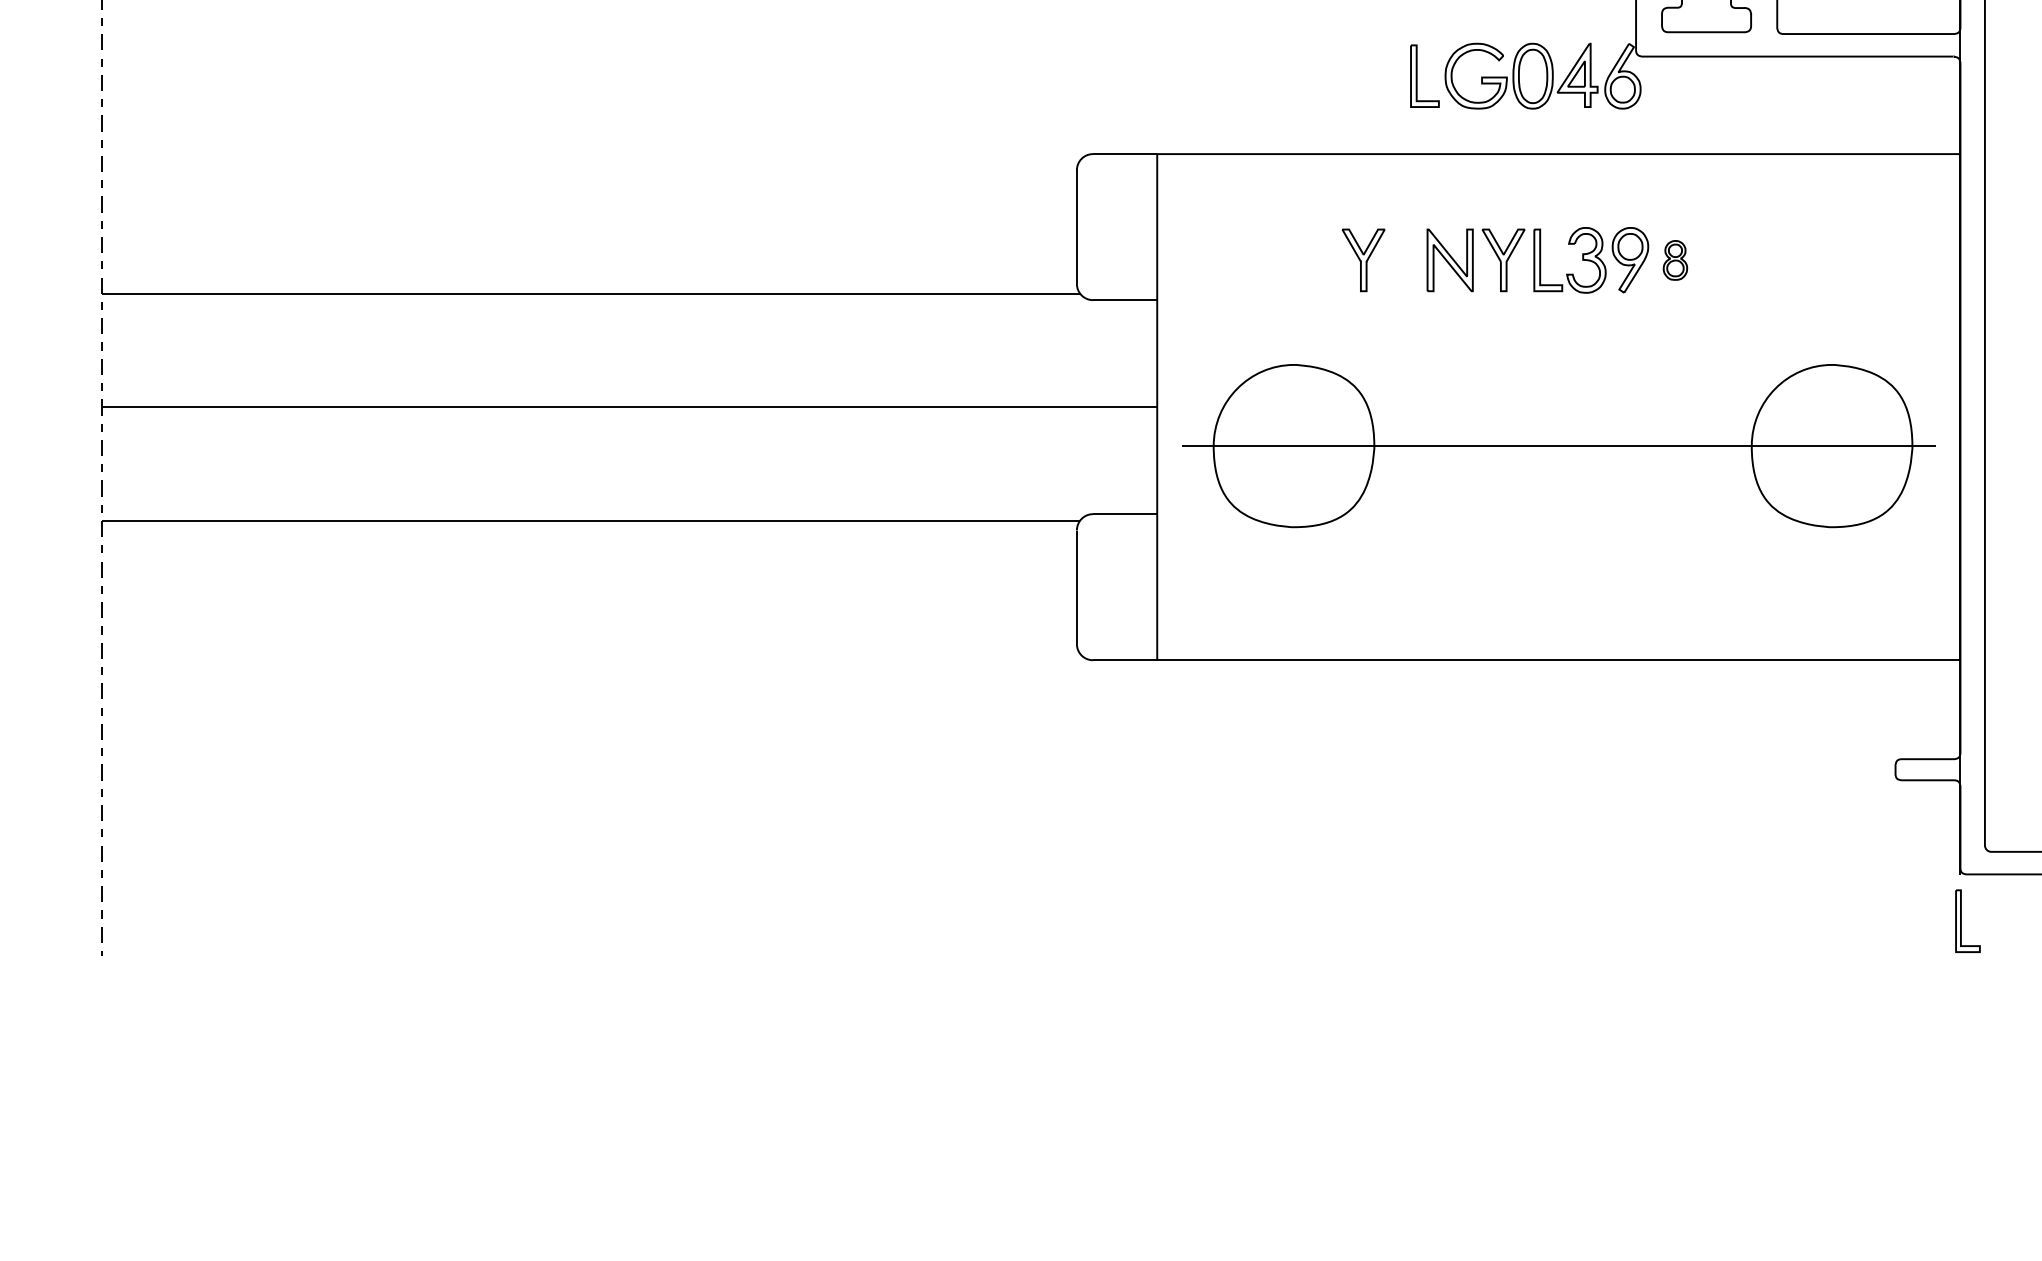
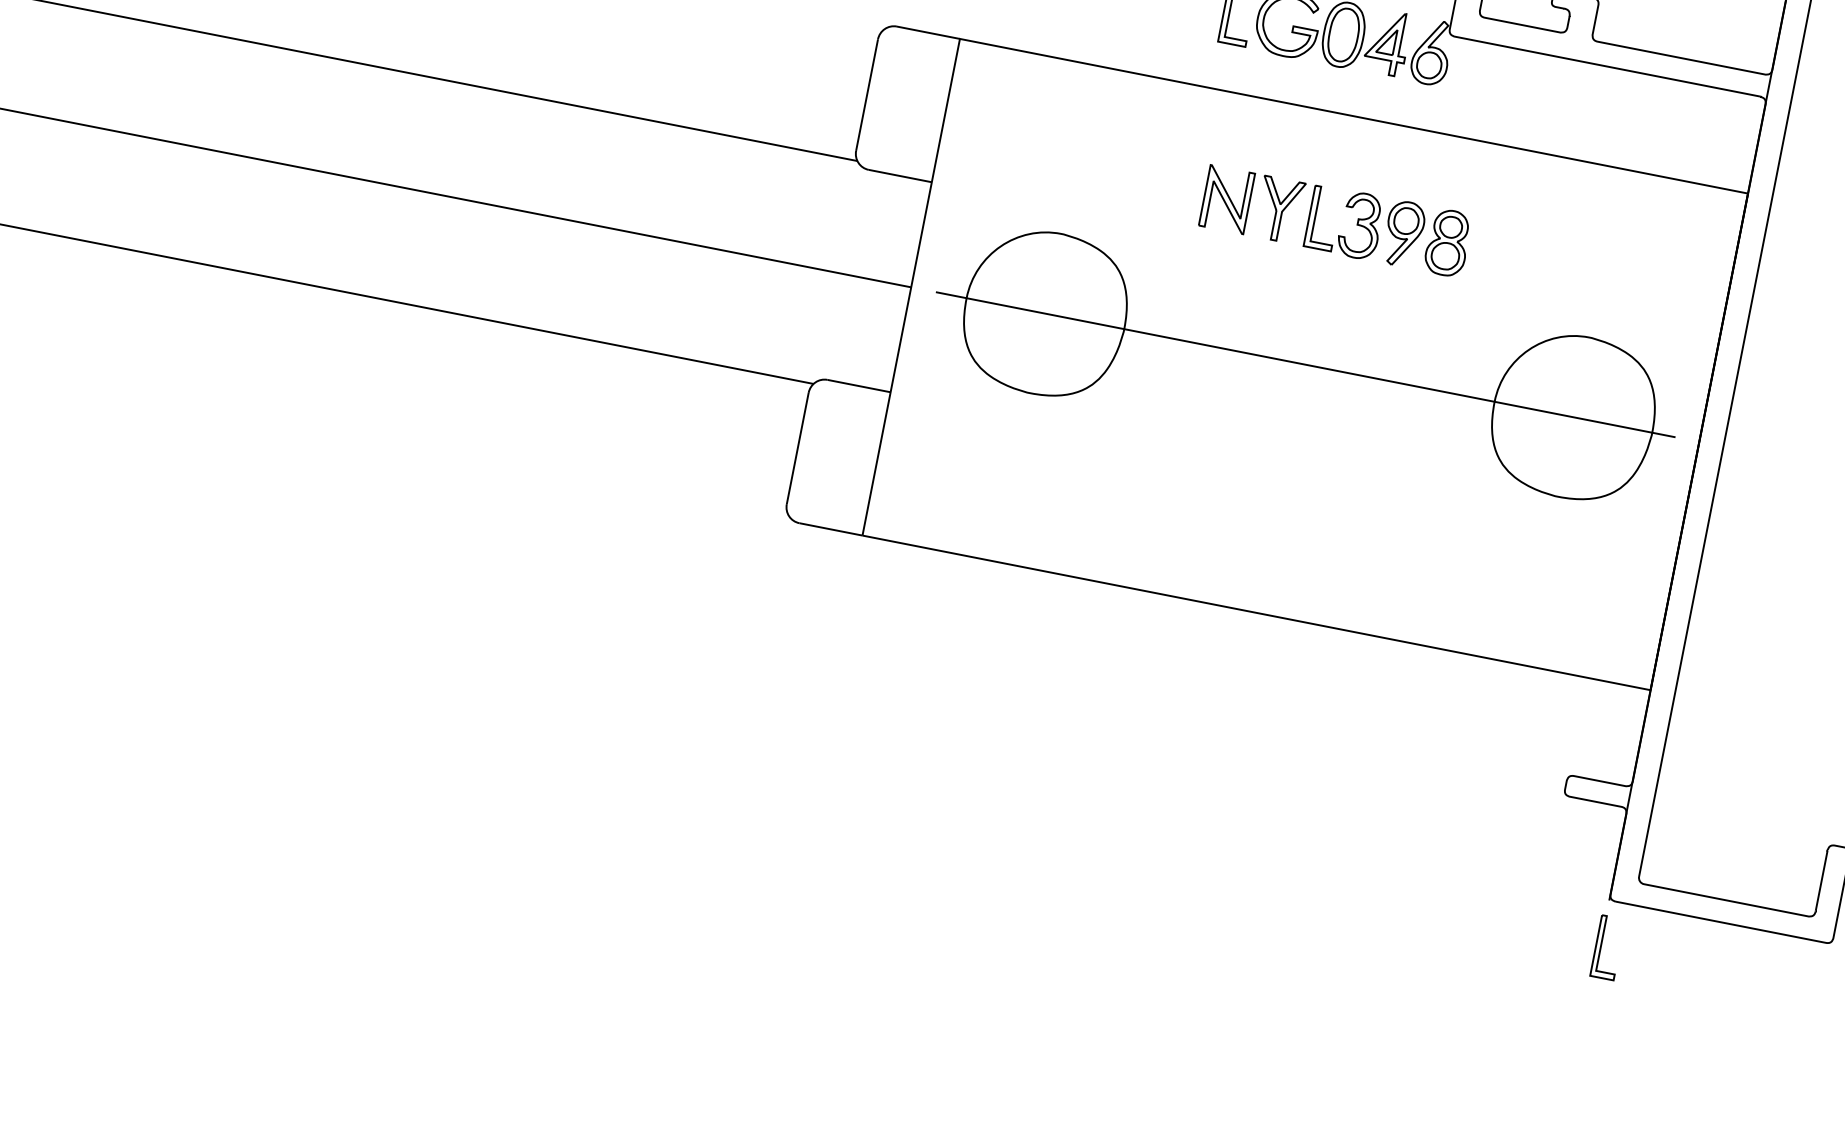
part: (1363, 260) -> (1141, 183), removed
part: (1675, 260) -> (1448, 243), size x1.67
part: (1558, 446) -> (1304, 364), moved

